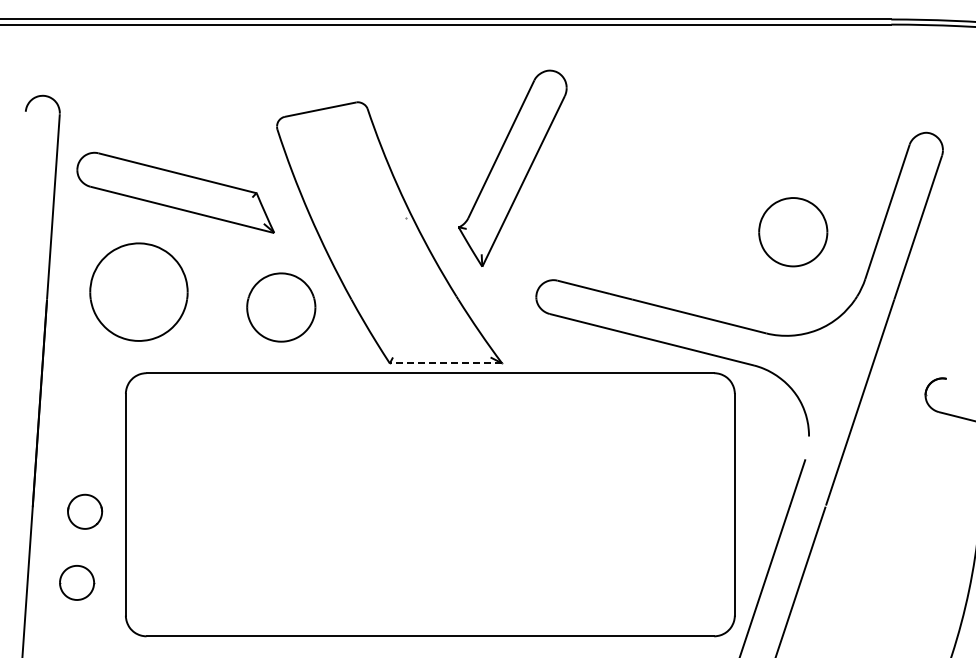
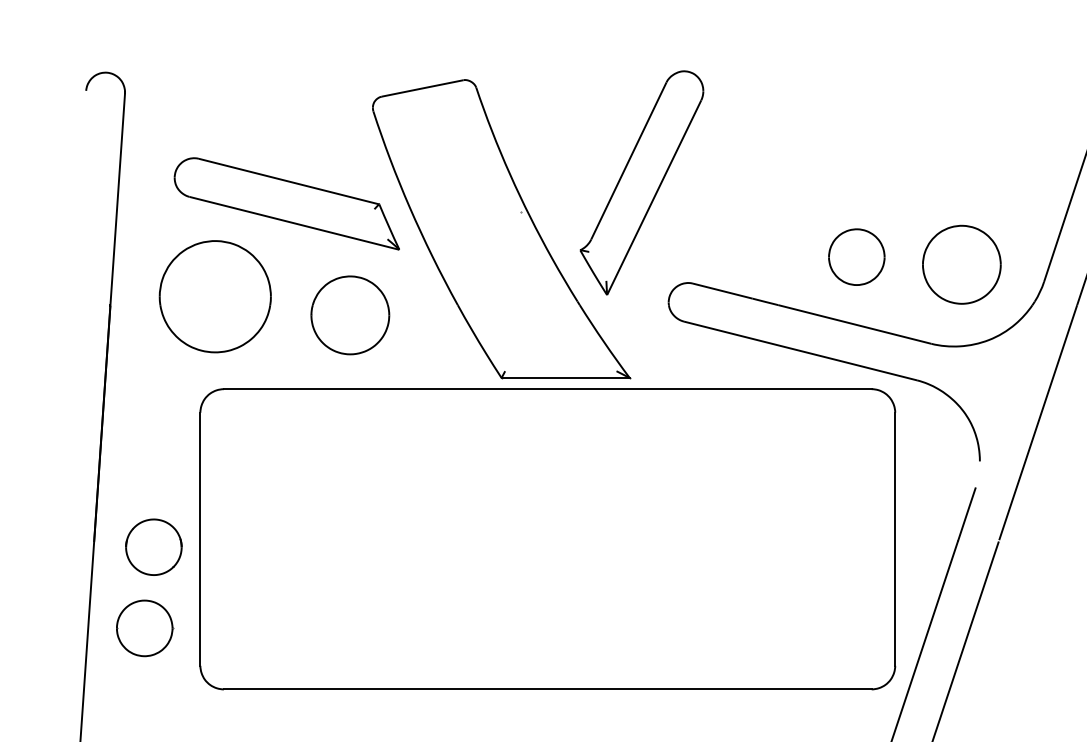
part: (512, 167) -> (641, 181), moved
part: (175, 192) -> (286, 203), moved
part: (793, 232) -> (962, 265), moved
part: (701, 257) -> (857, 257), added
part: (281, 307) -> (350, 315), moved
line: (445, 363) -> (565, 378), dashed -> solid
part: (84, 511) -> (153, 546), size x1.43
part: (76, 582) -> (144, 627), size x1.43

